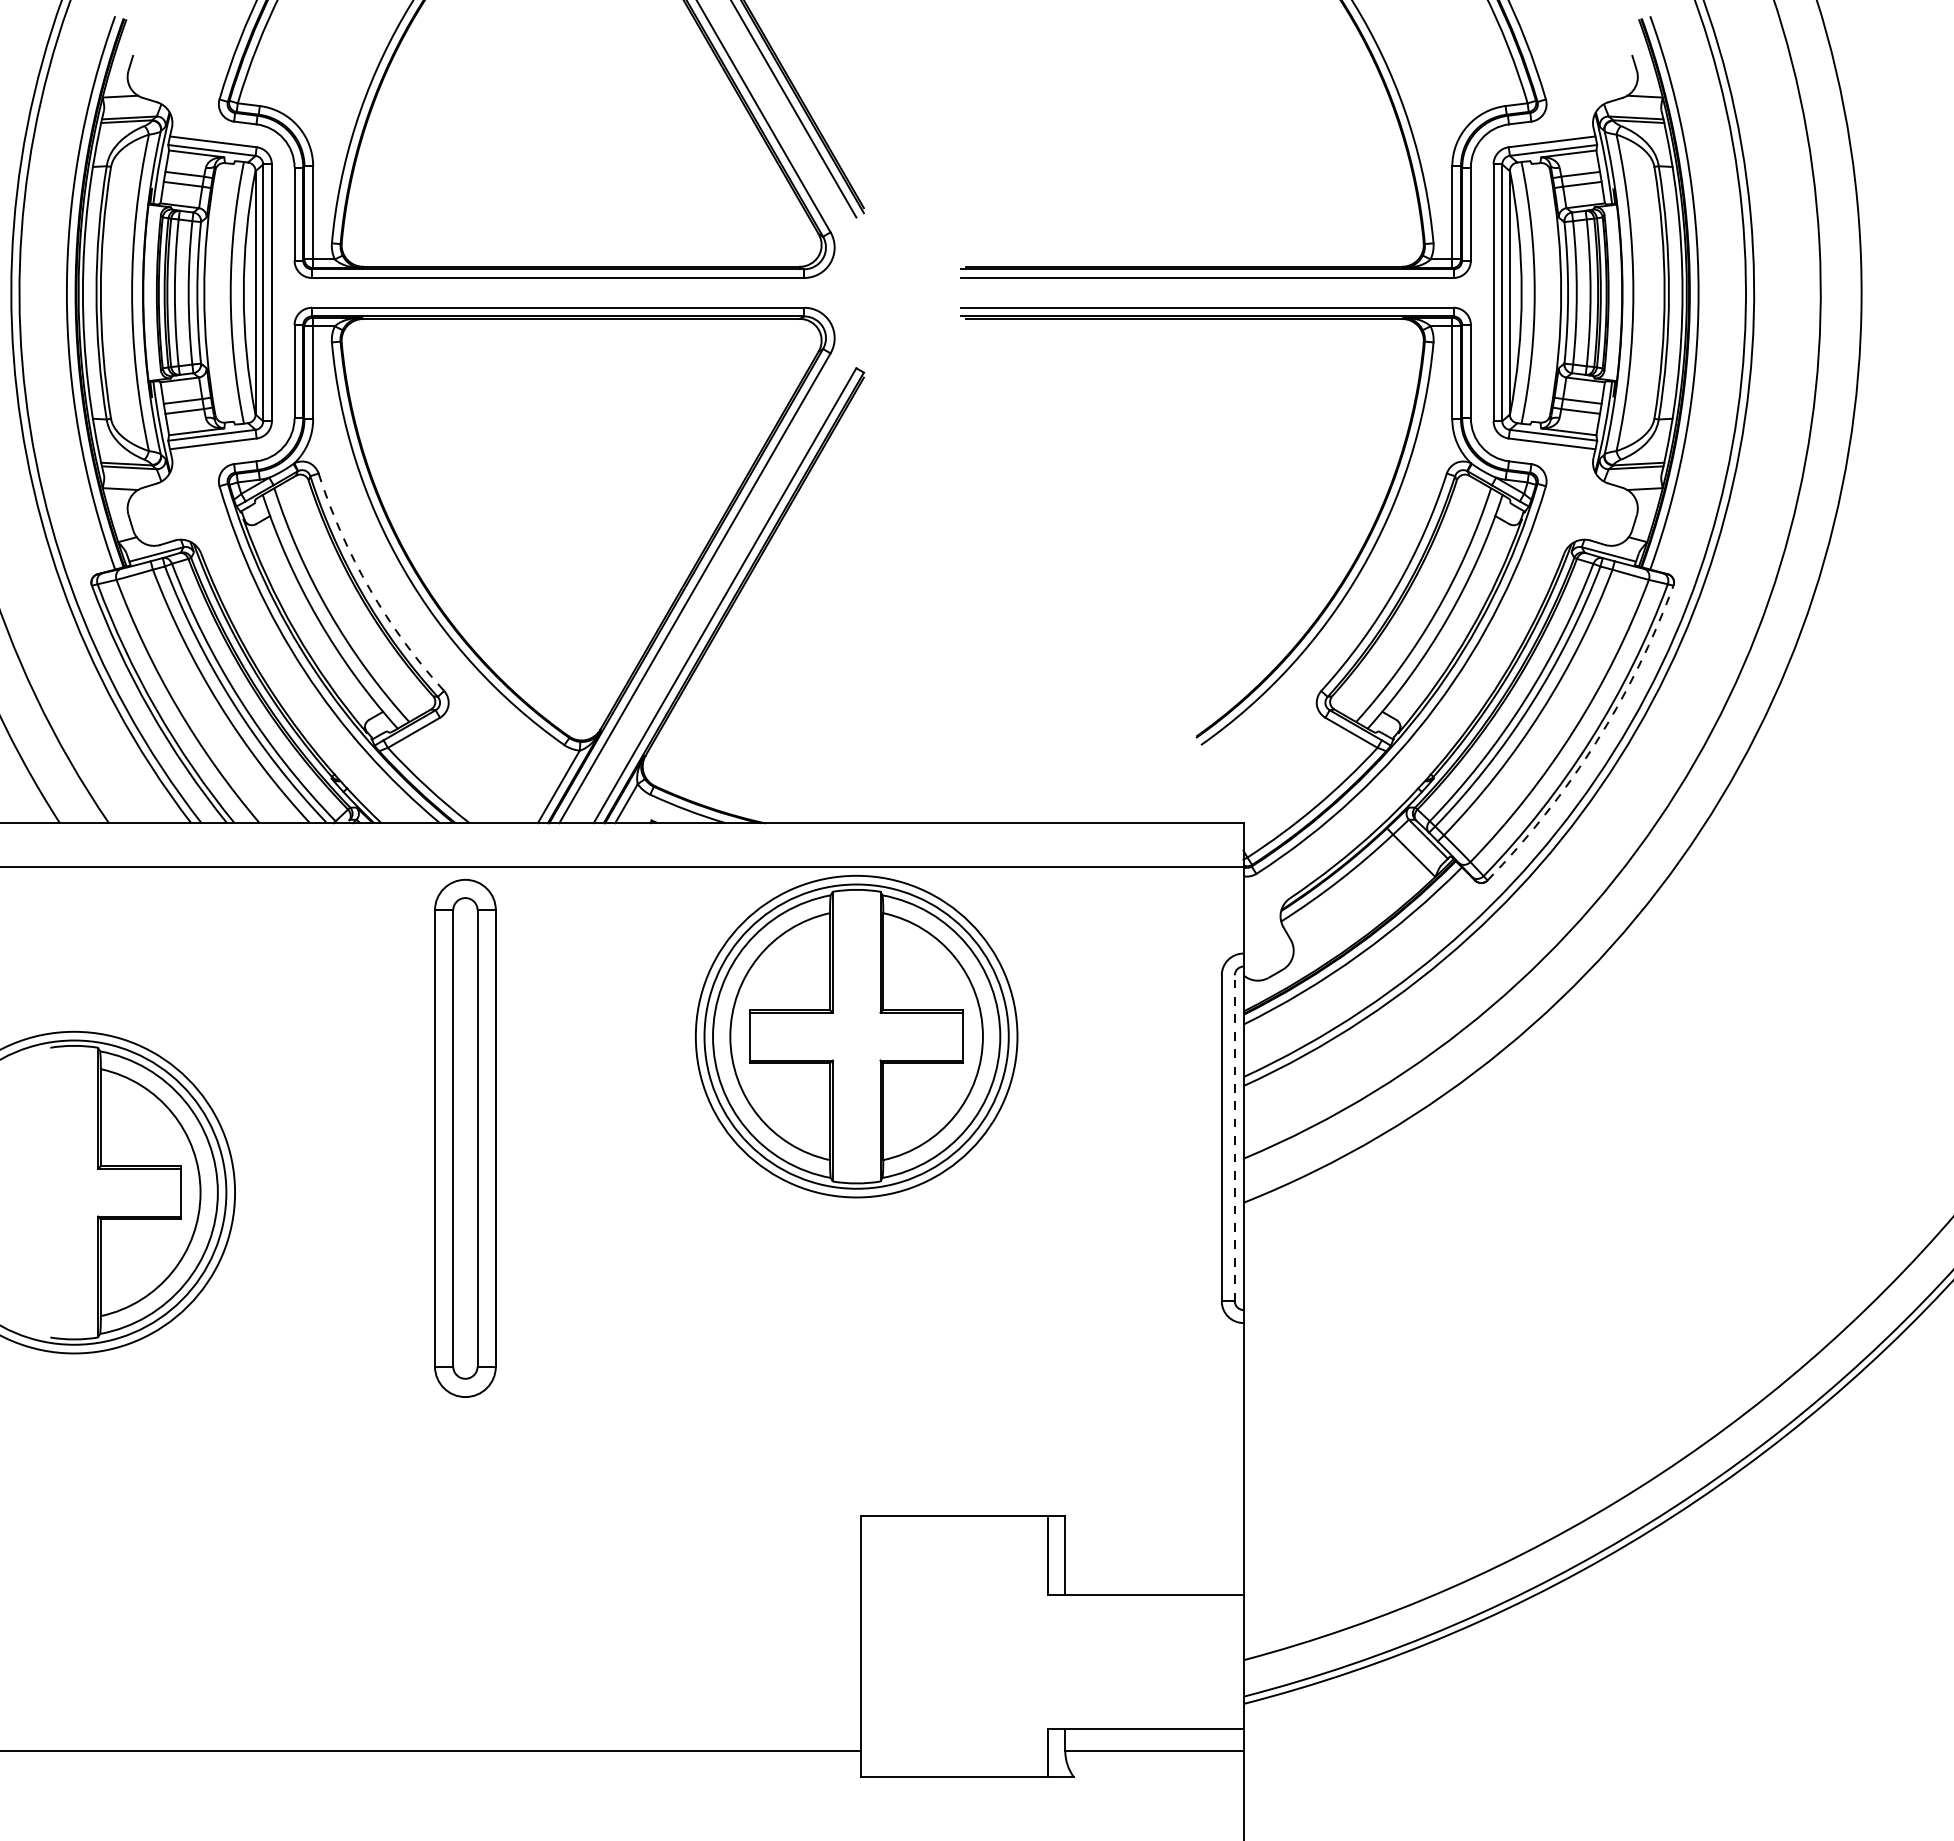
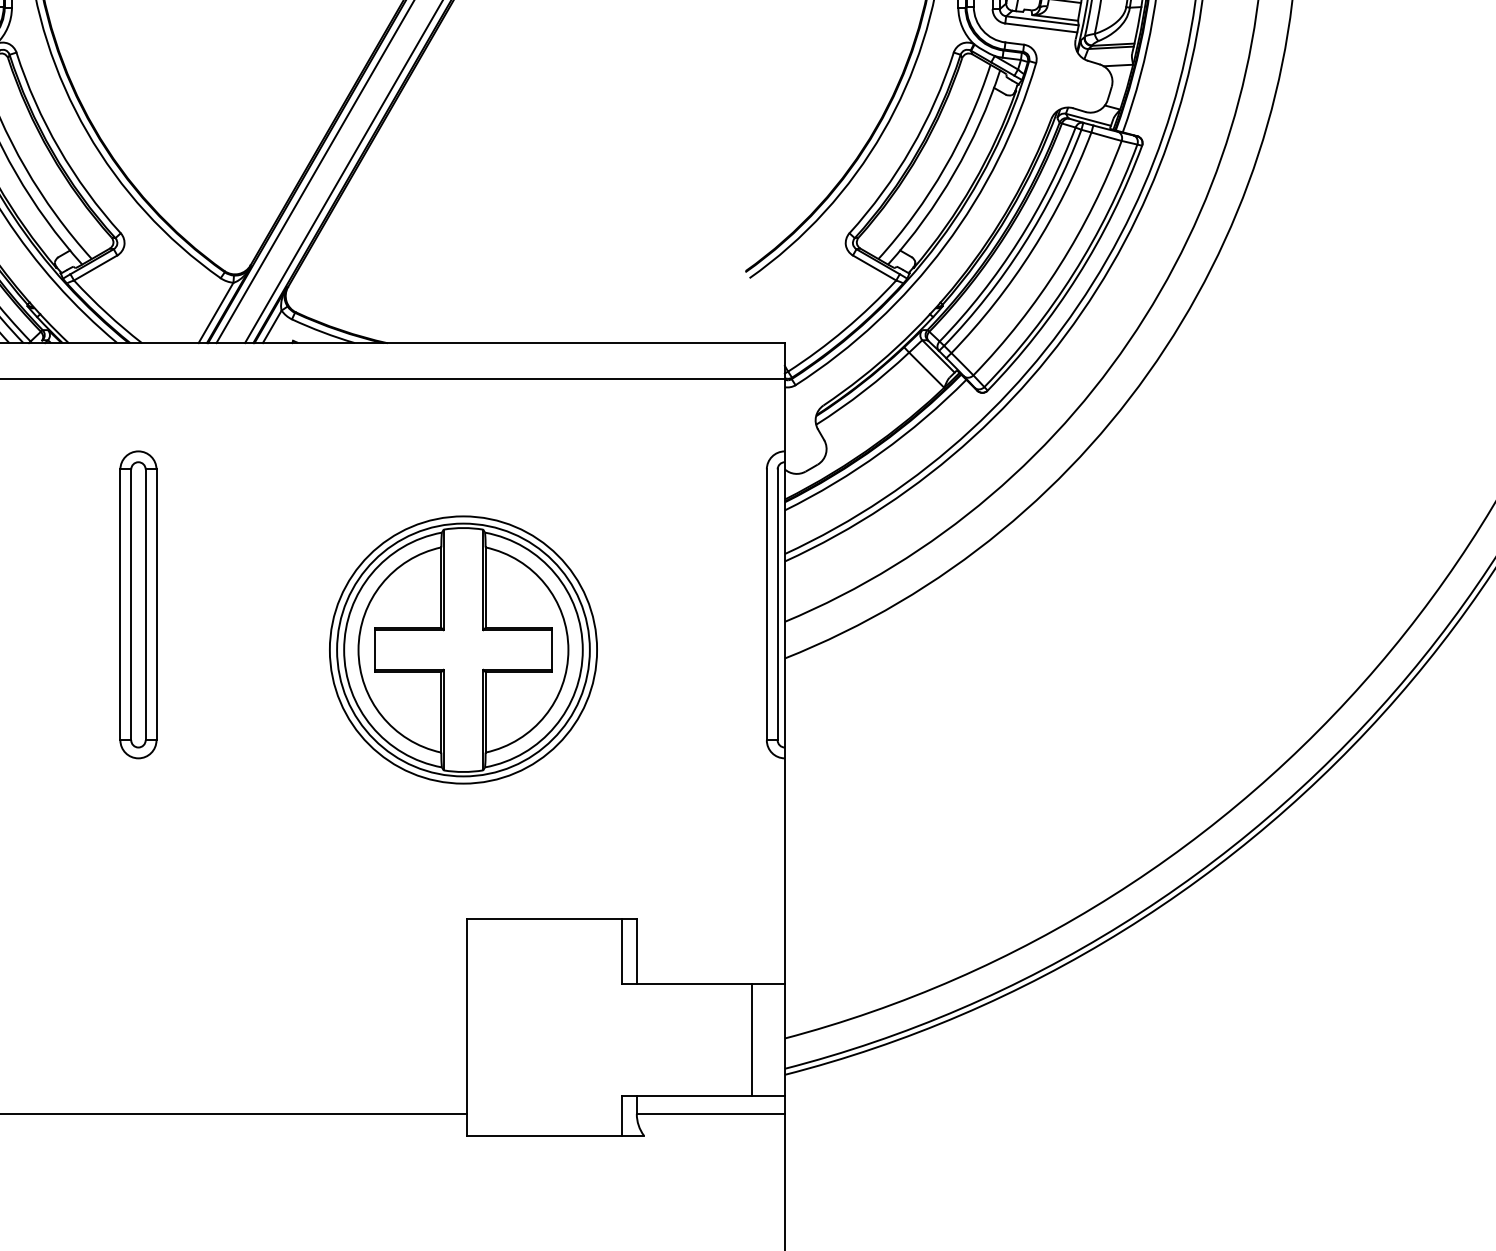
arc: (369, 589) -> (58, 148), dashed -> solid
arc: (1595, 742) -> (1077, 276), dashed -> solid
part: (856, 1036) -> (463, 649), moved
part: (465, 1137) -> (138, 604), size x0.71
line: (1234, 1137) -> (777, 604), dashed -> solid
line: (1204, 1661) -> (752, 1039), added

